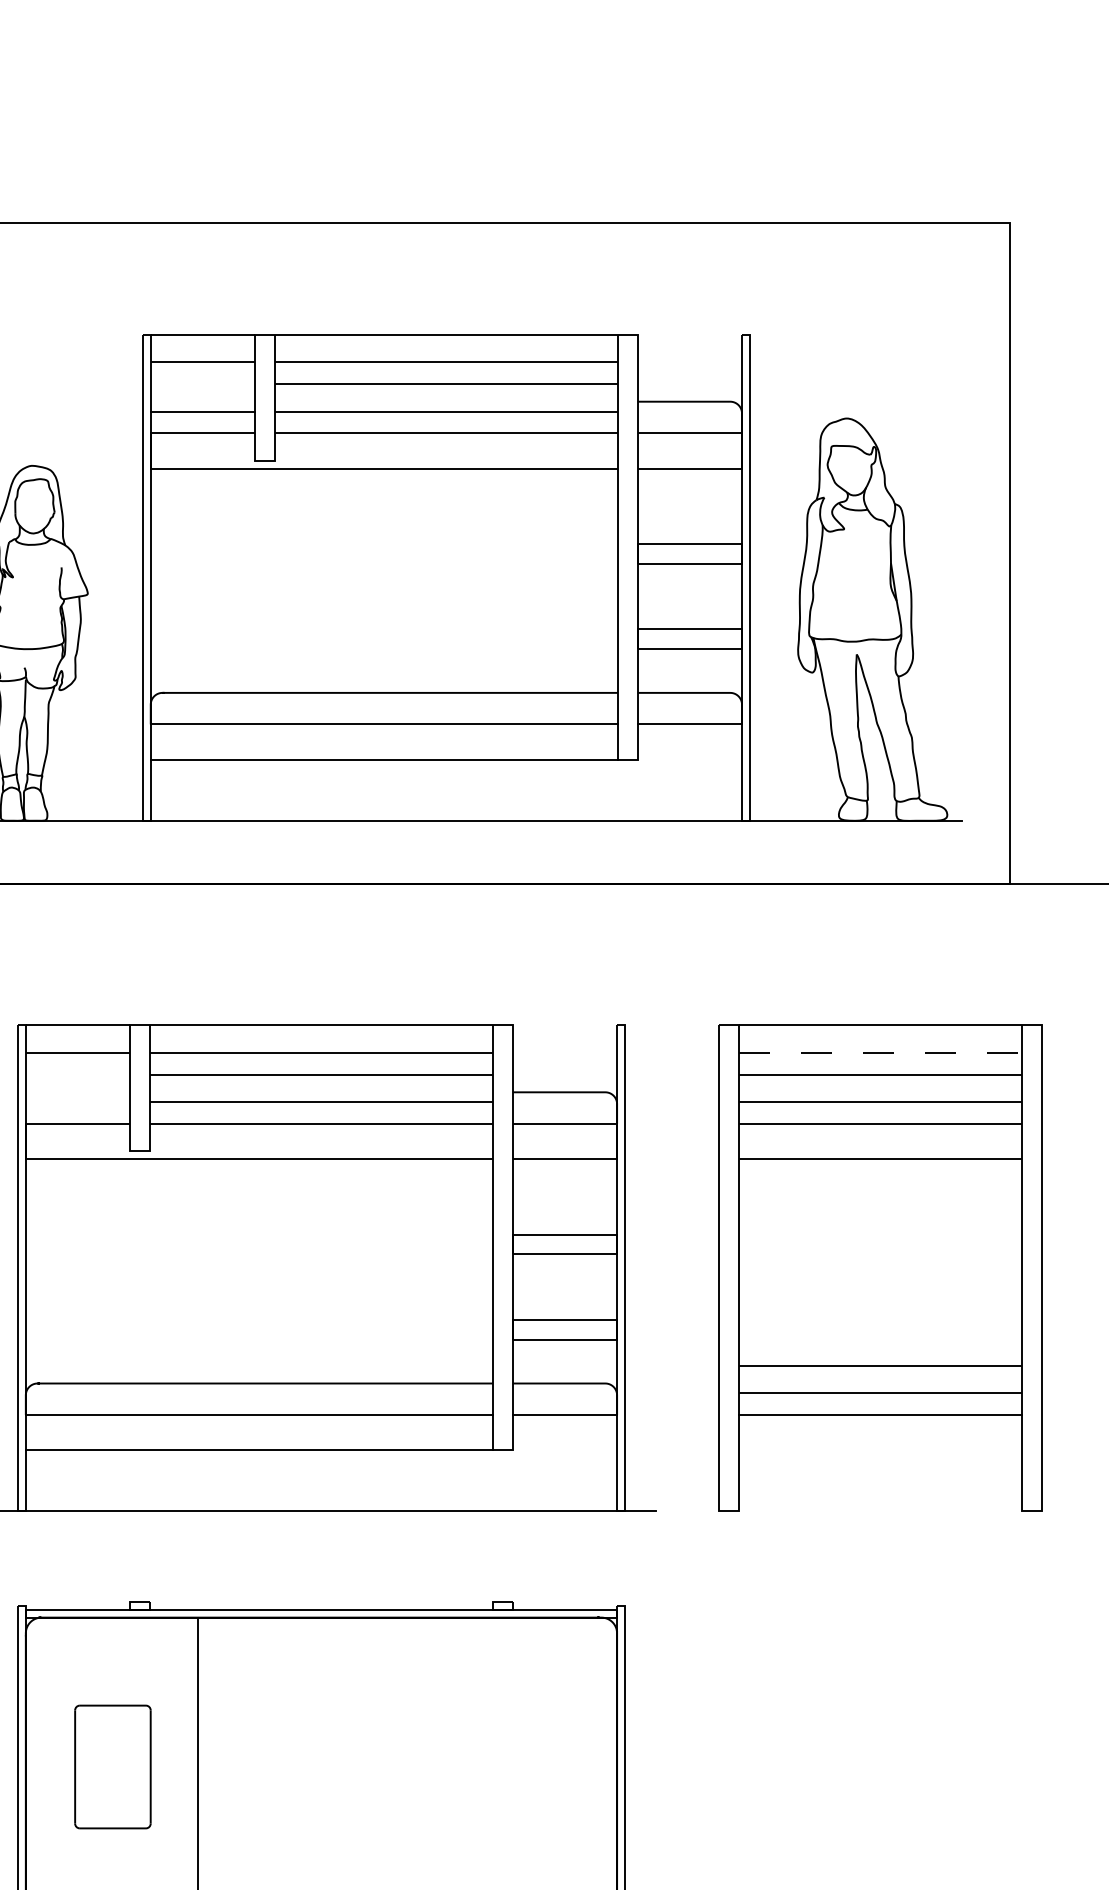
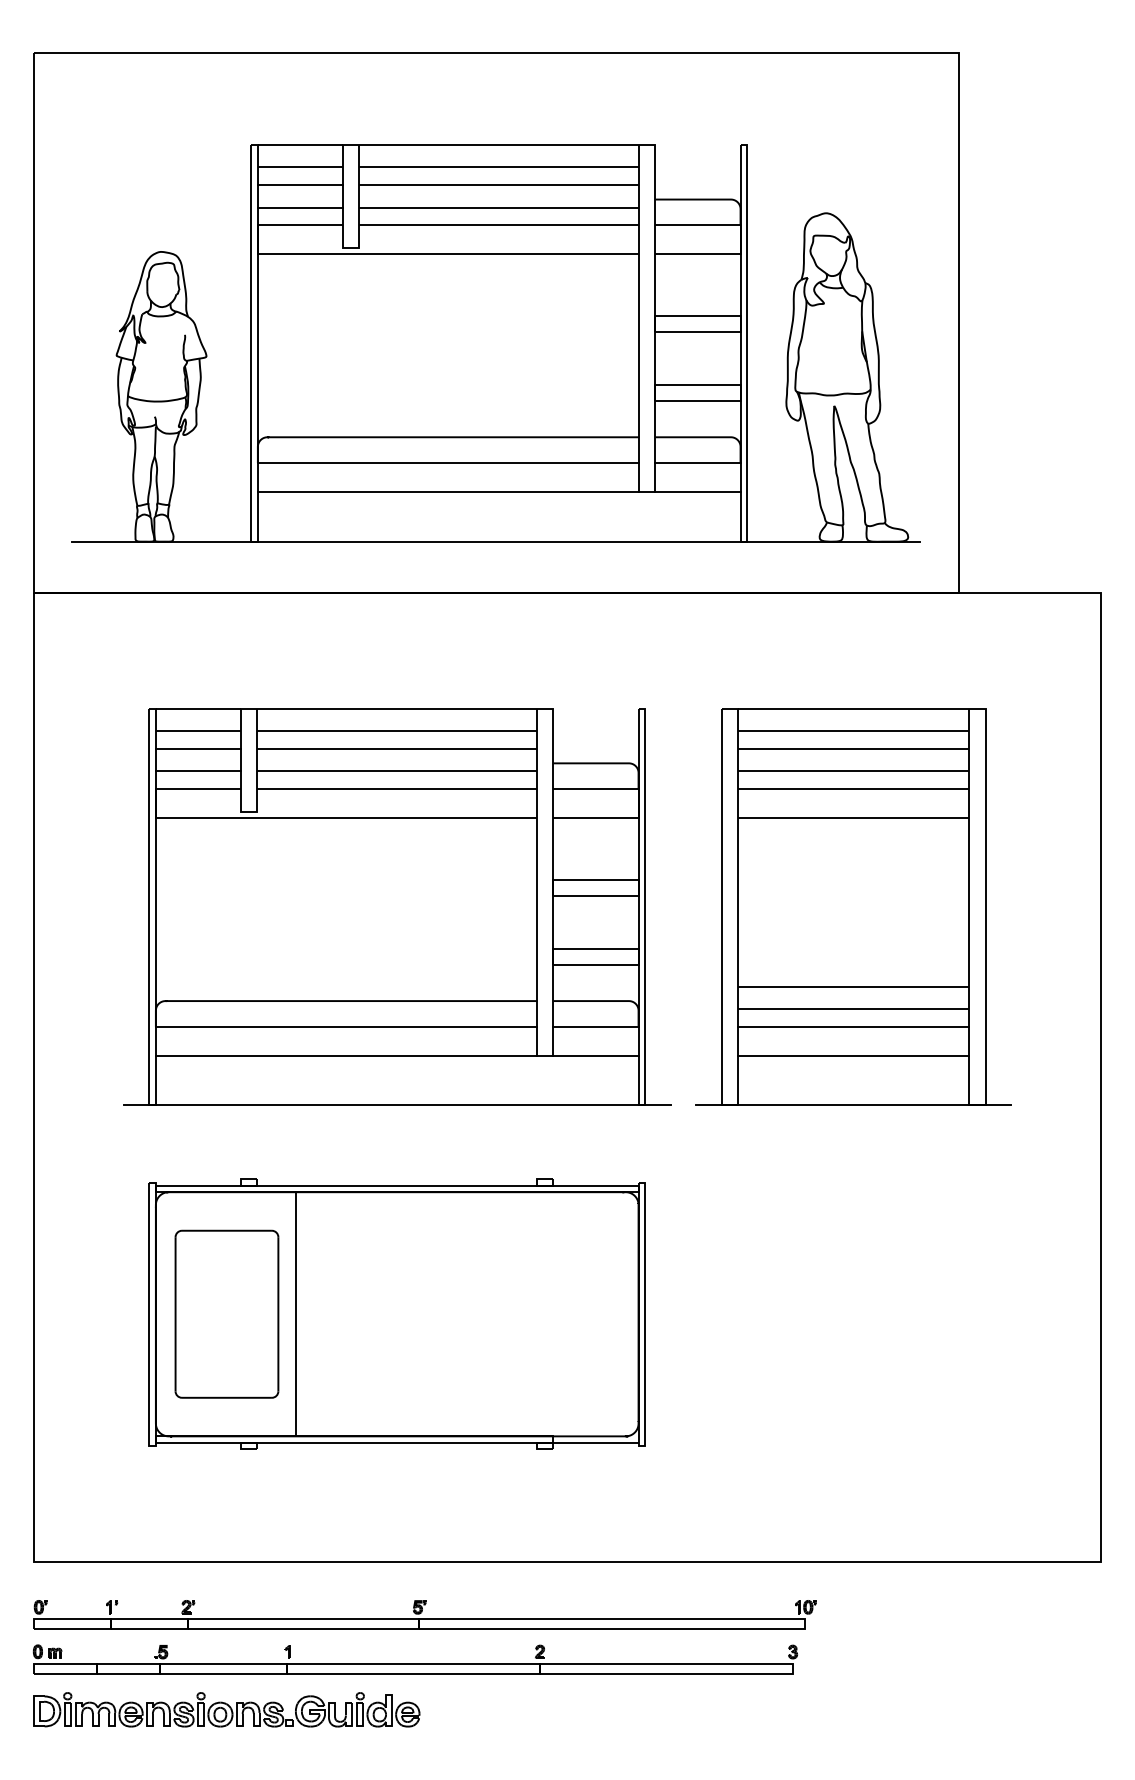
line: (202, 384) -> (300, 185), added
line: (689, 759) -> (697, 491), added
line: (880, 1053) -> (853, 731), dashed -> solid
line: (78, 1074) -> (198, 748), added
line: (78, 1102) -> (198, 771), added
line: (564, 1450) -> (595, 1055), added
line: (880, 1450) -> (853, 1055), added
line: (880, 1511) -> (853, 1105), added
part: (112, 1766) -> (226, 1313), size x1.67

